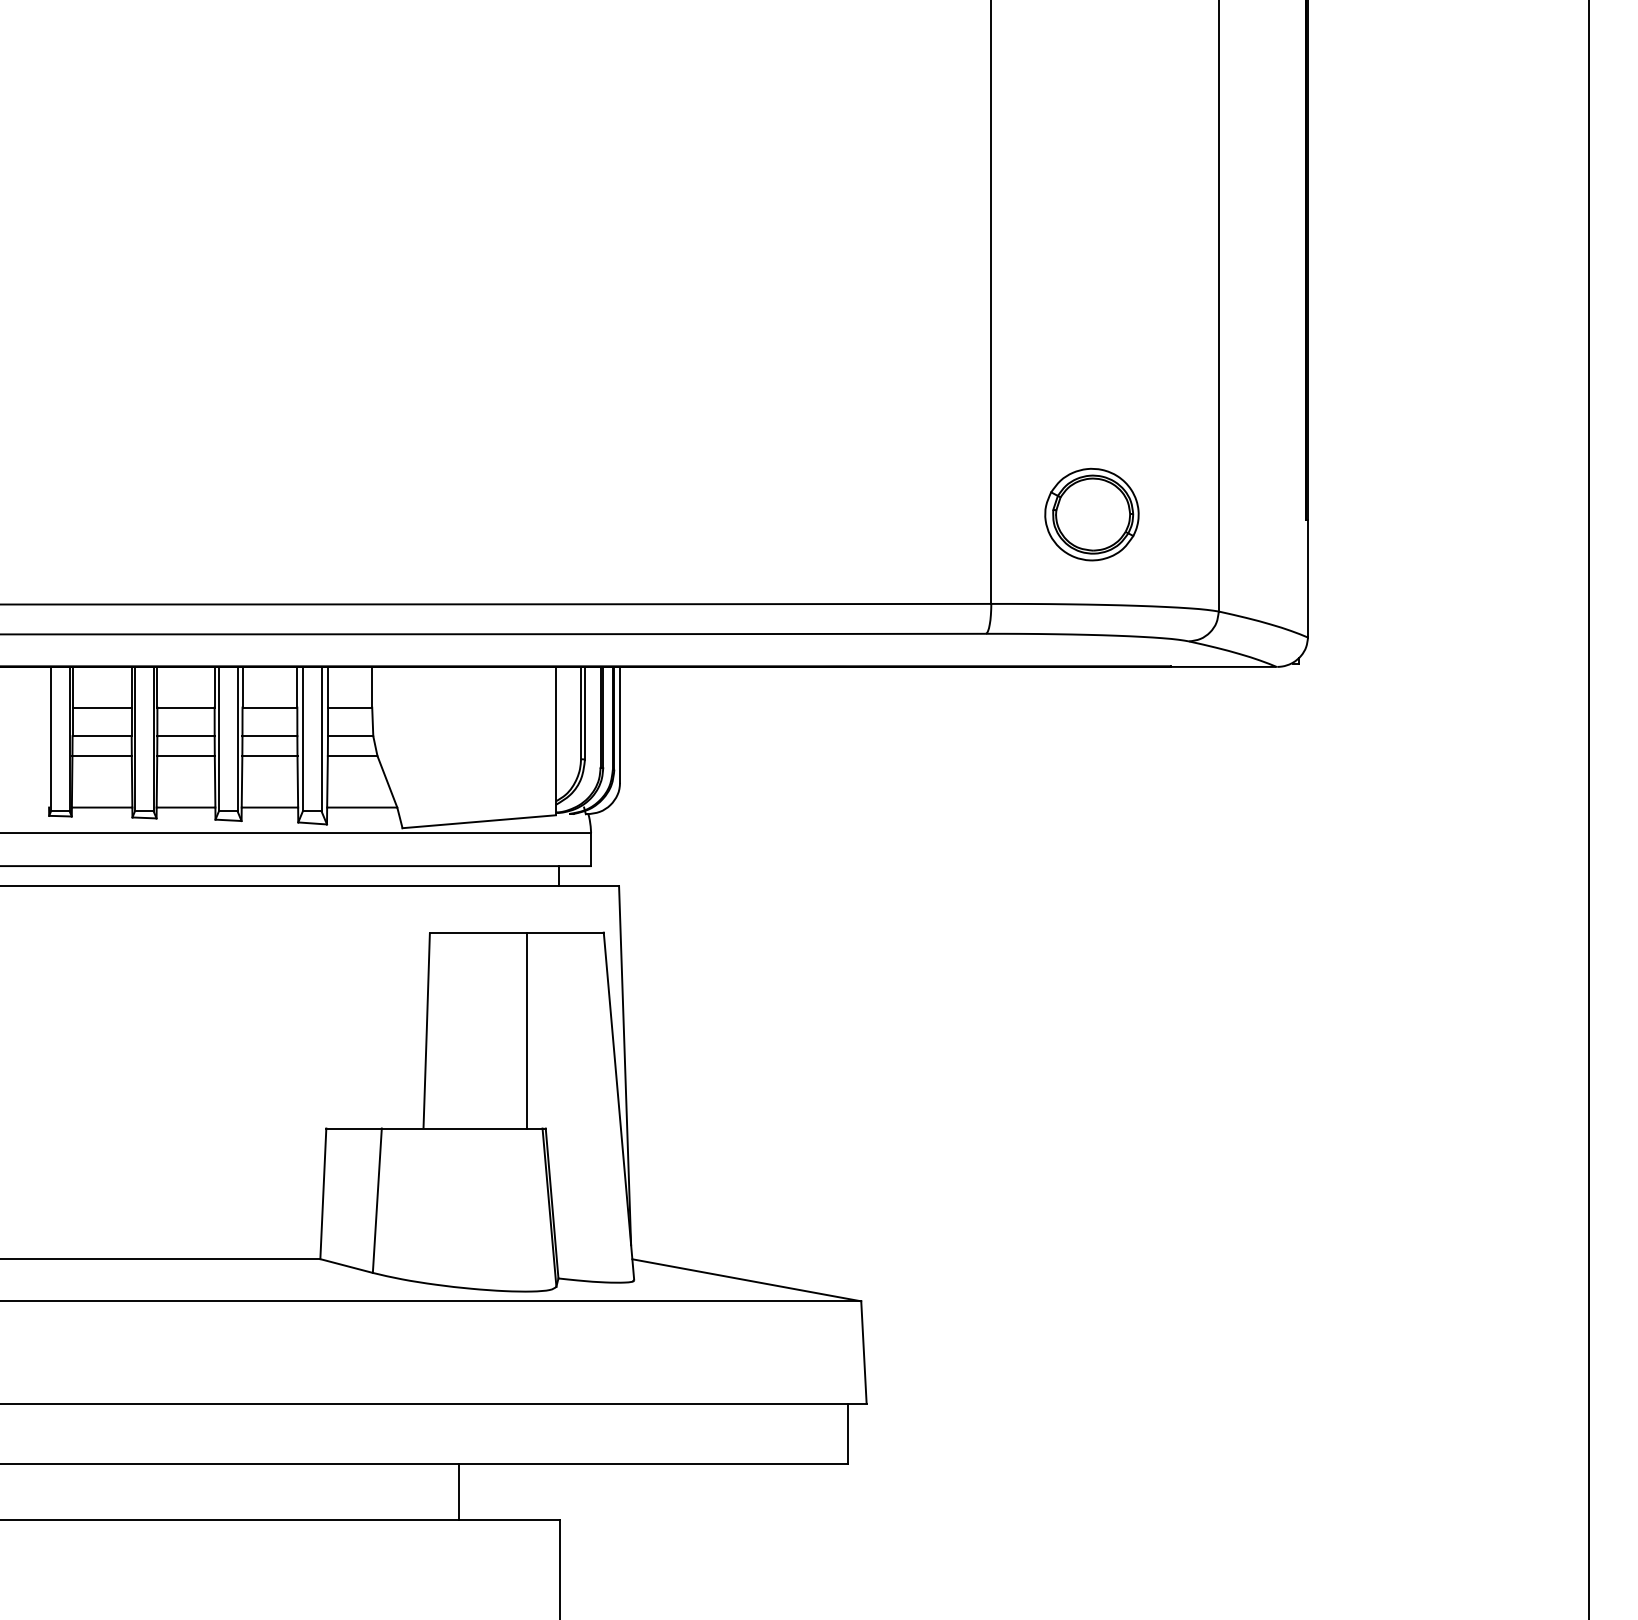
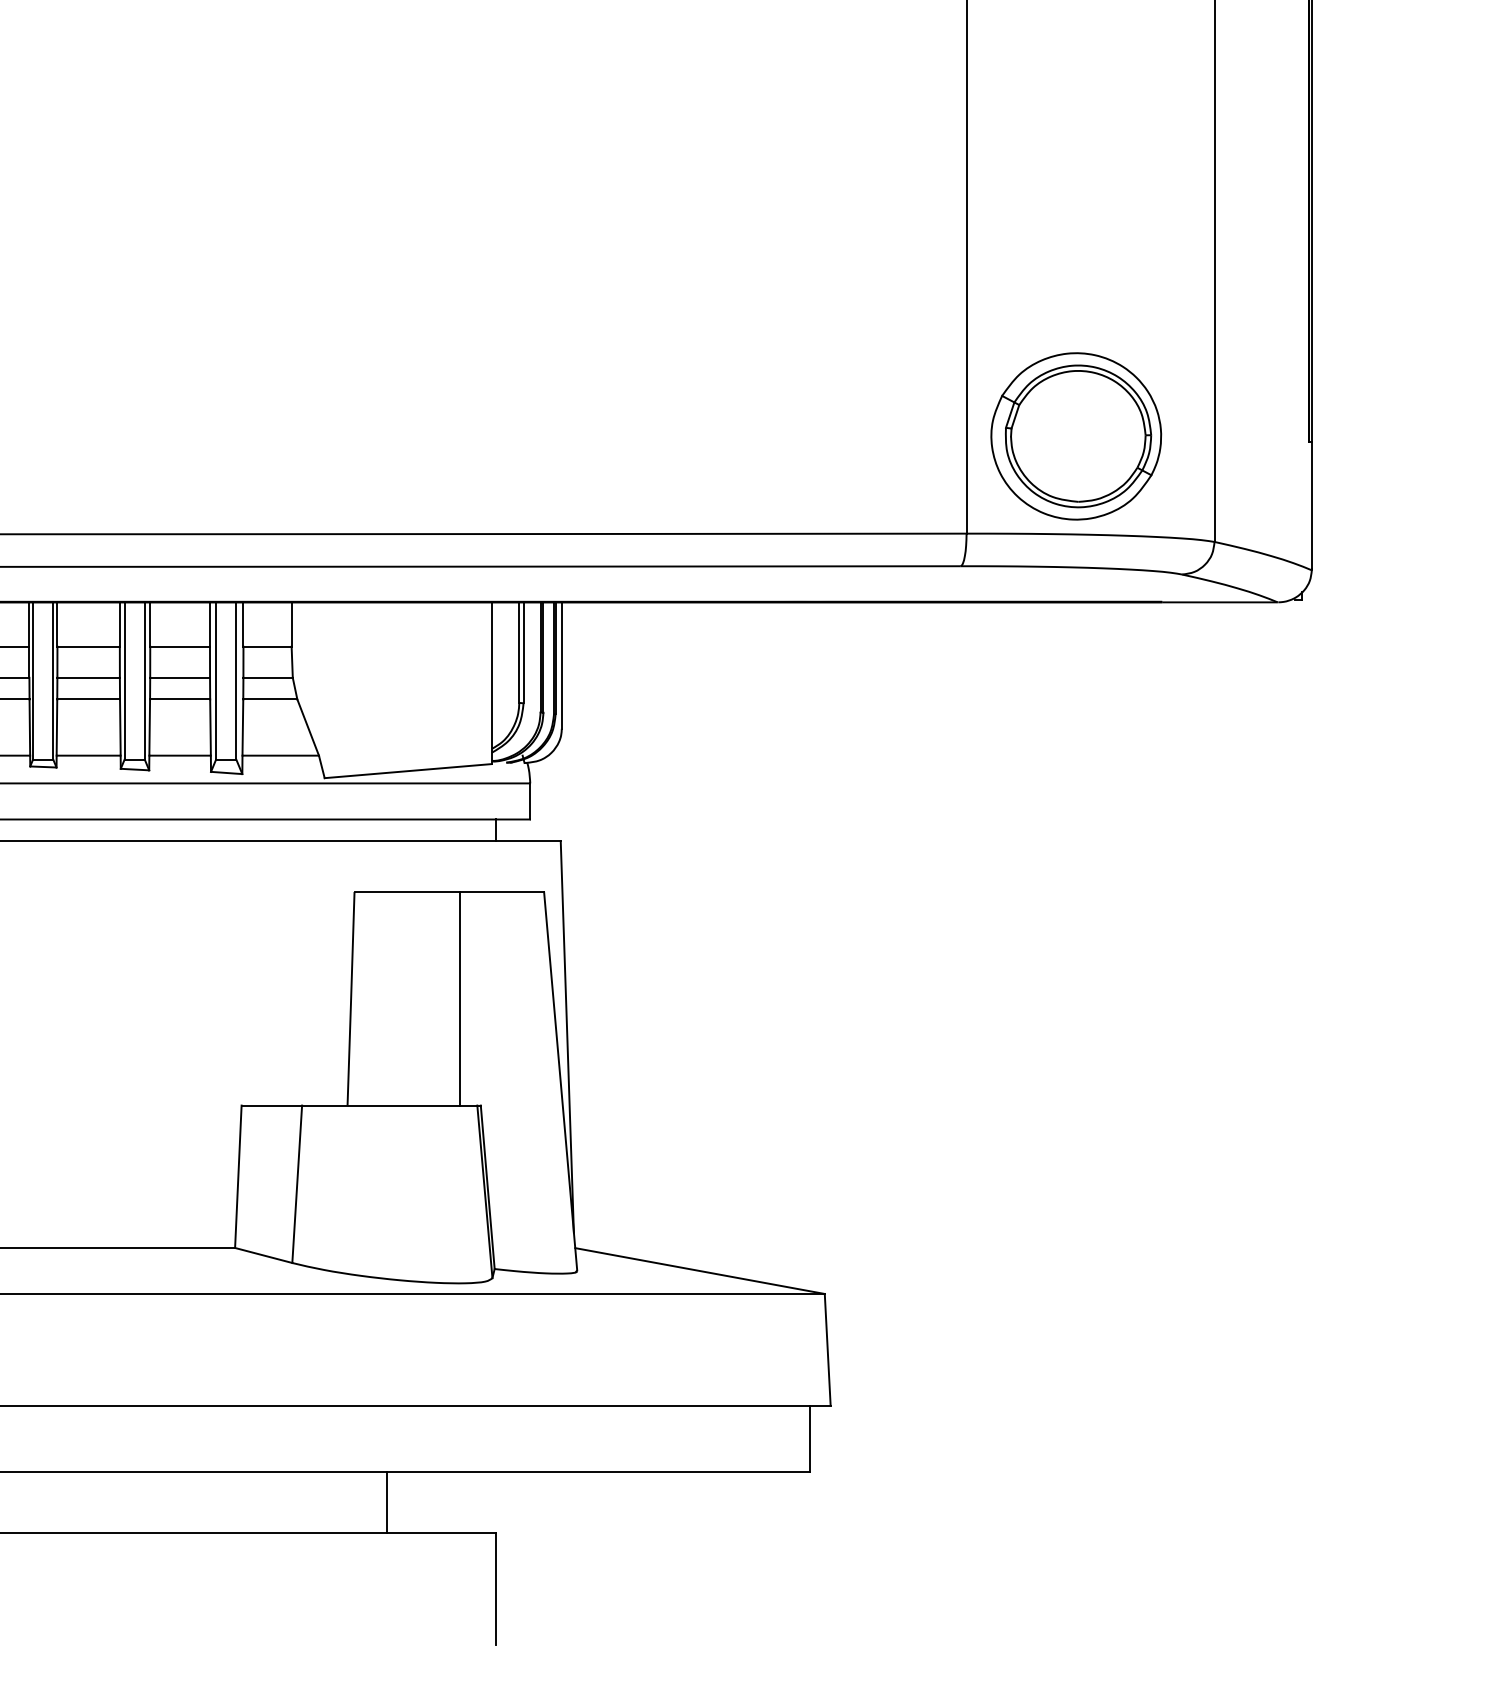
part: (1091, 514) -> (1075, 436), size x1.67

